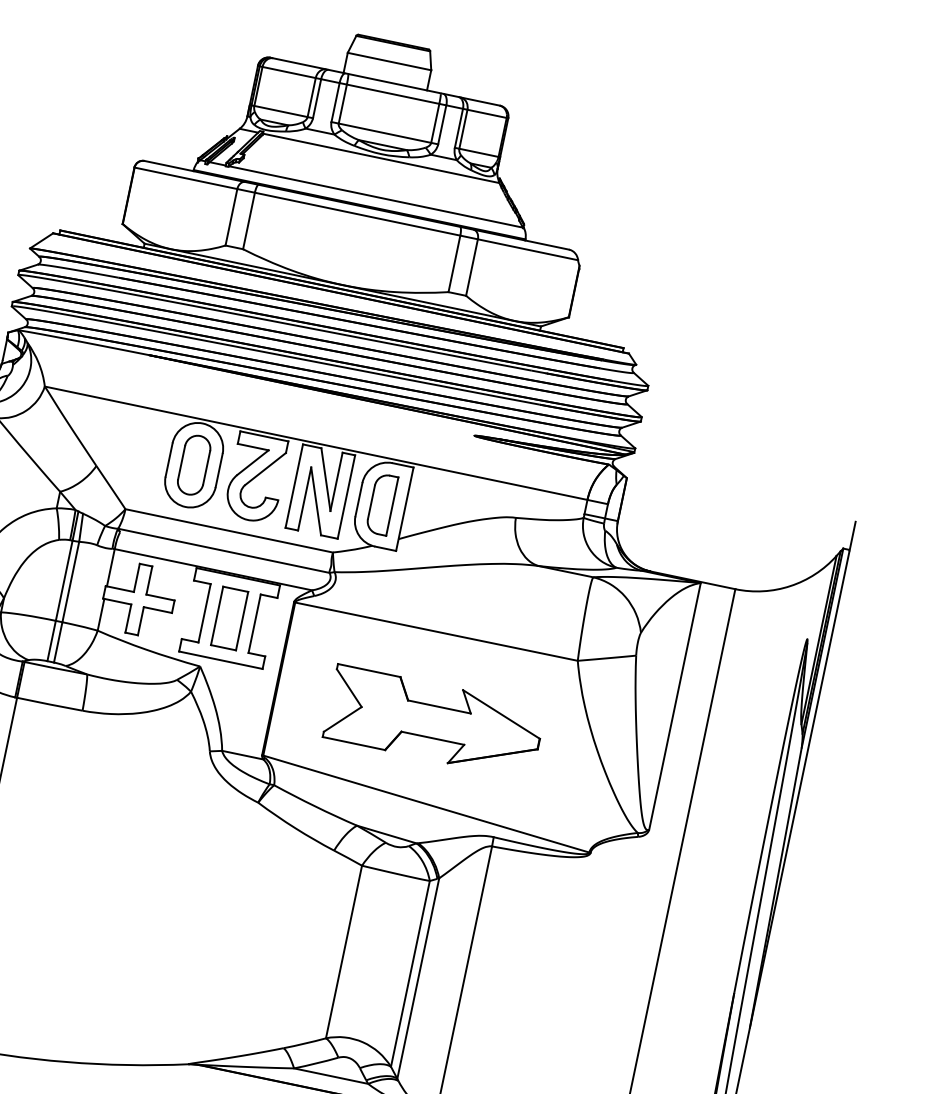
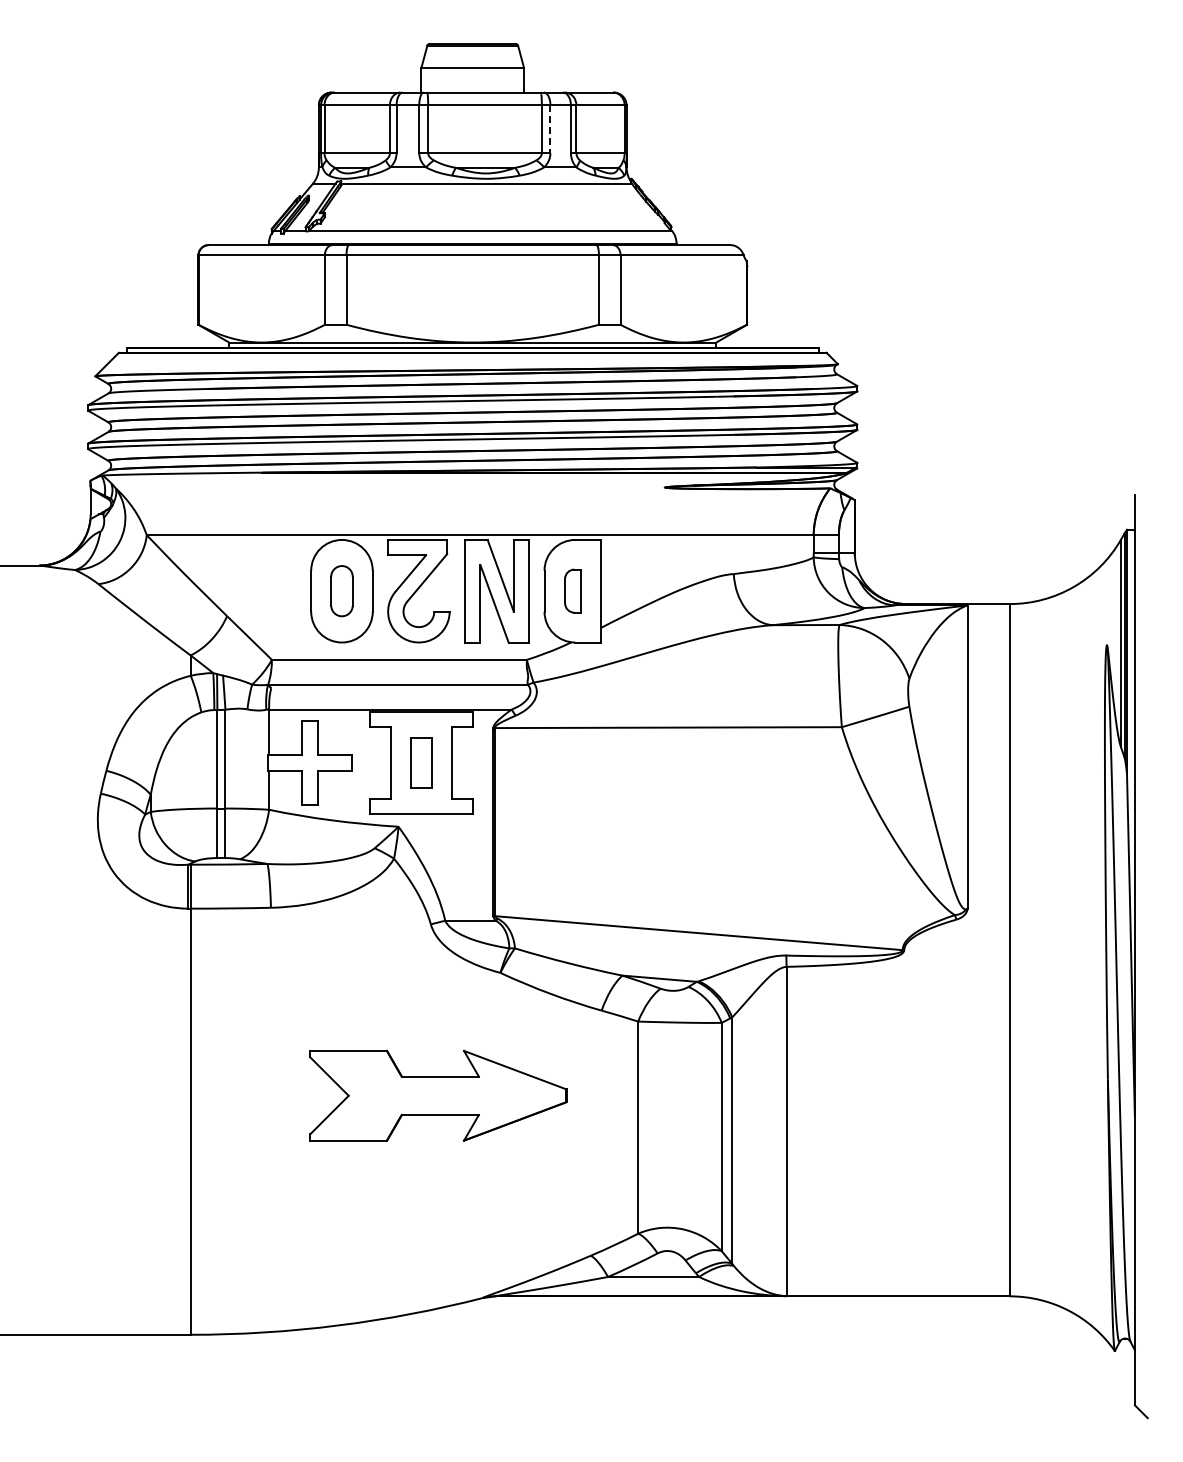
line: (442, 124) -> (550, 129), solid -> dashed
part: (193, 464) -> (341, 590), size x0.7
part: (381, 503) -> (572, 590), size x0.6
part: (229, 618) -> (421, 762), size x0.7
part: (434, 722) -> (438, 1095), moved

